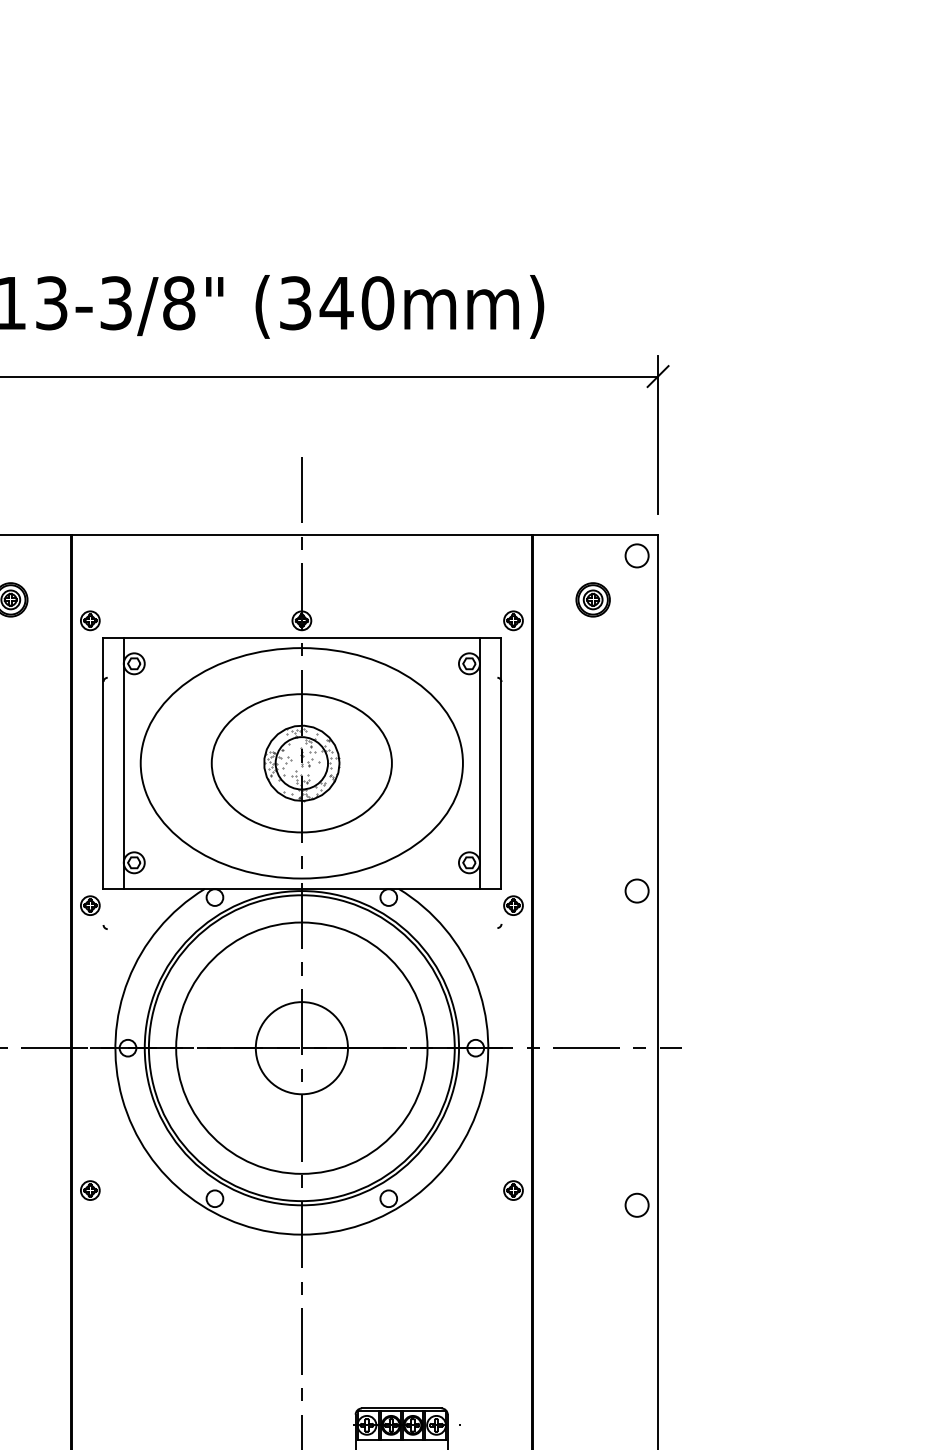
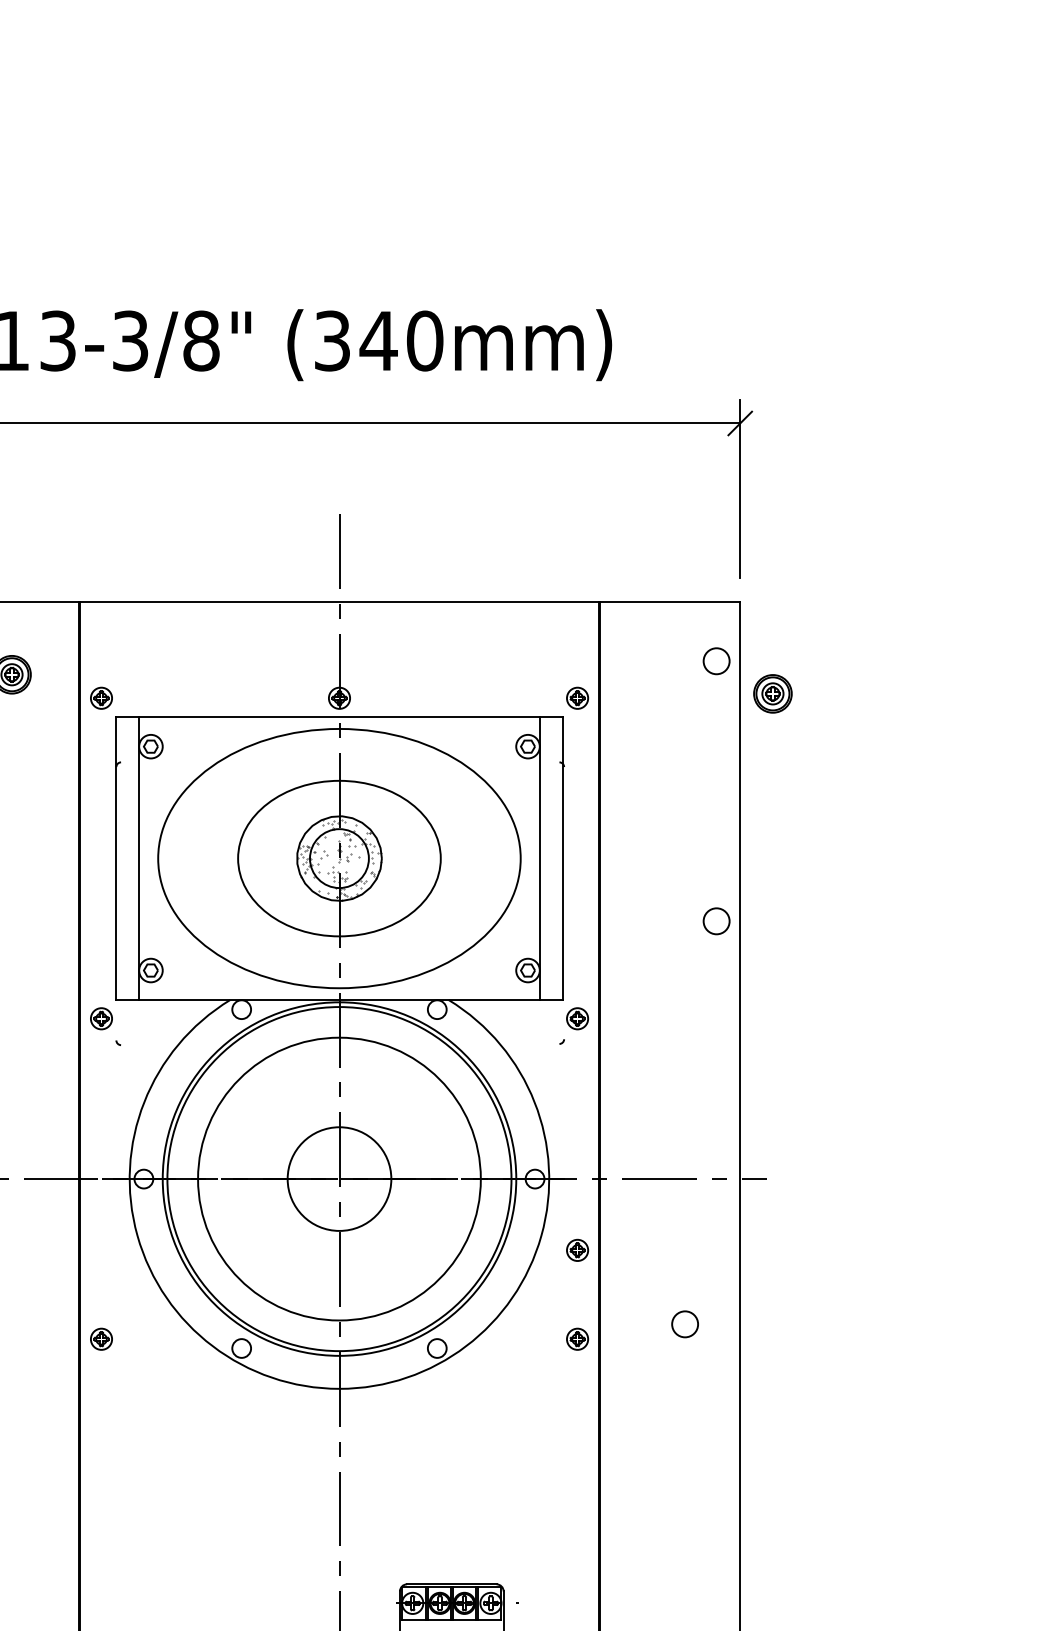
circle: (636, 555) -> (715, 660), moved
part: (592, 599) -> (772, 693), moved
circle: (636, 890) -> (715, 920), moved
part: (513, 1111) -> (577, 1250), added
circle: (636, 1204) -> (684, 1323), moved

